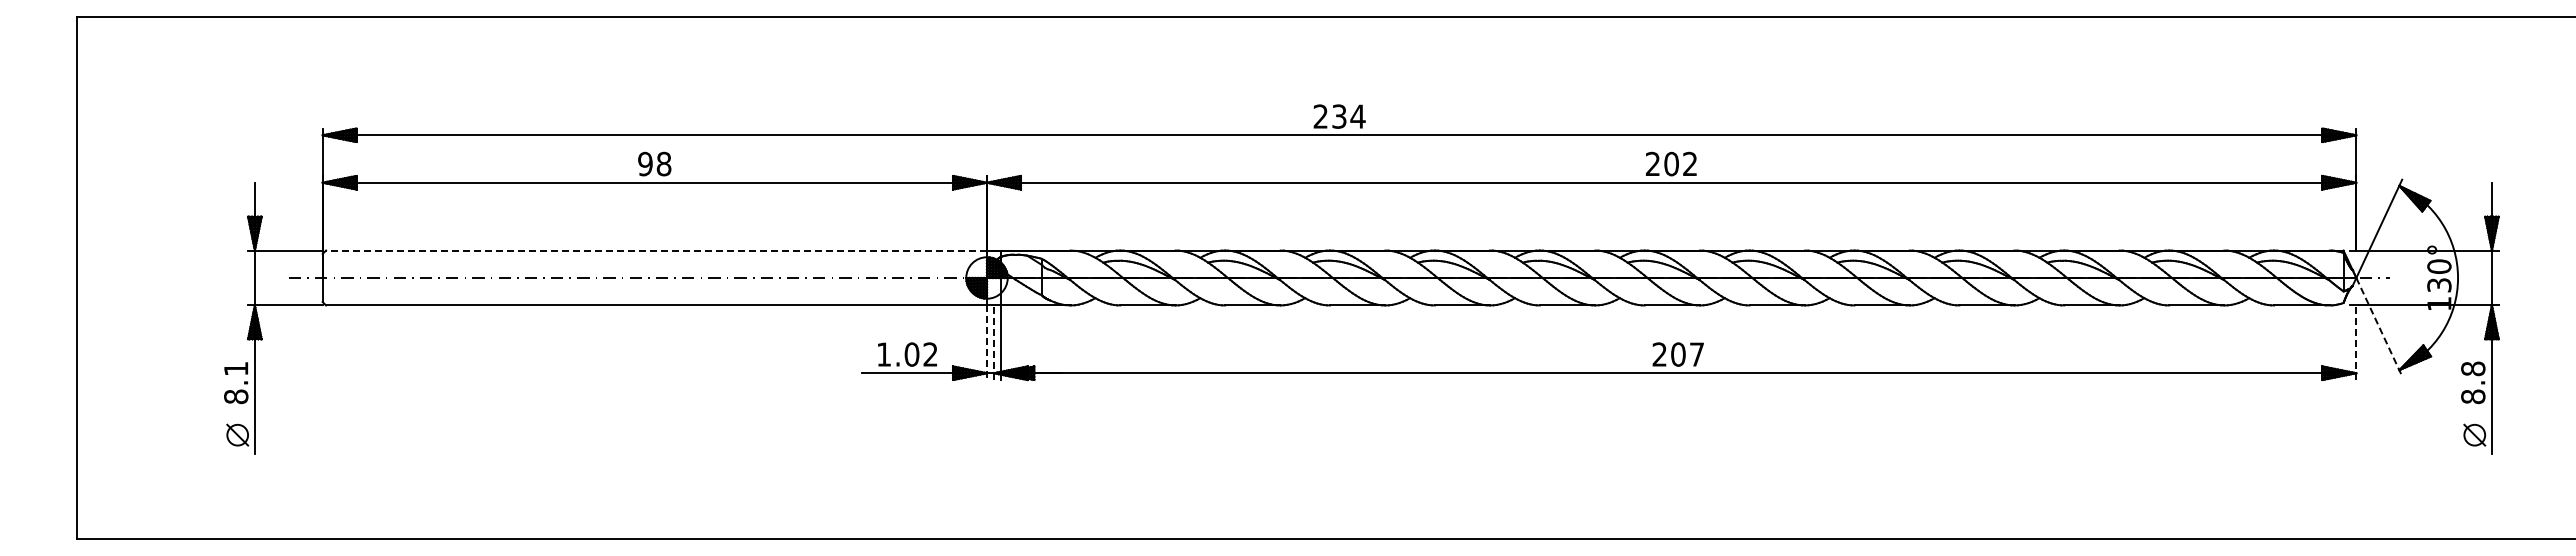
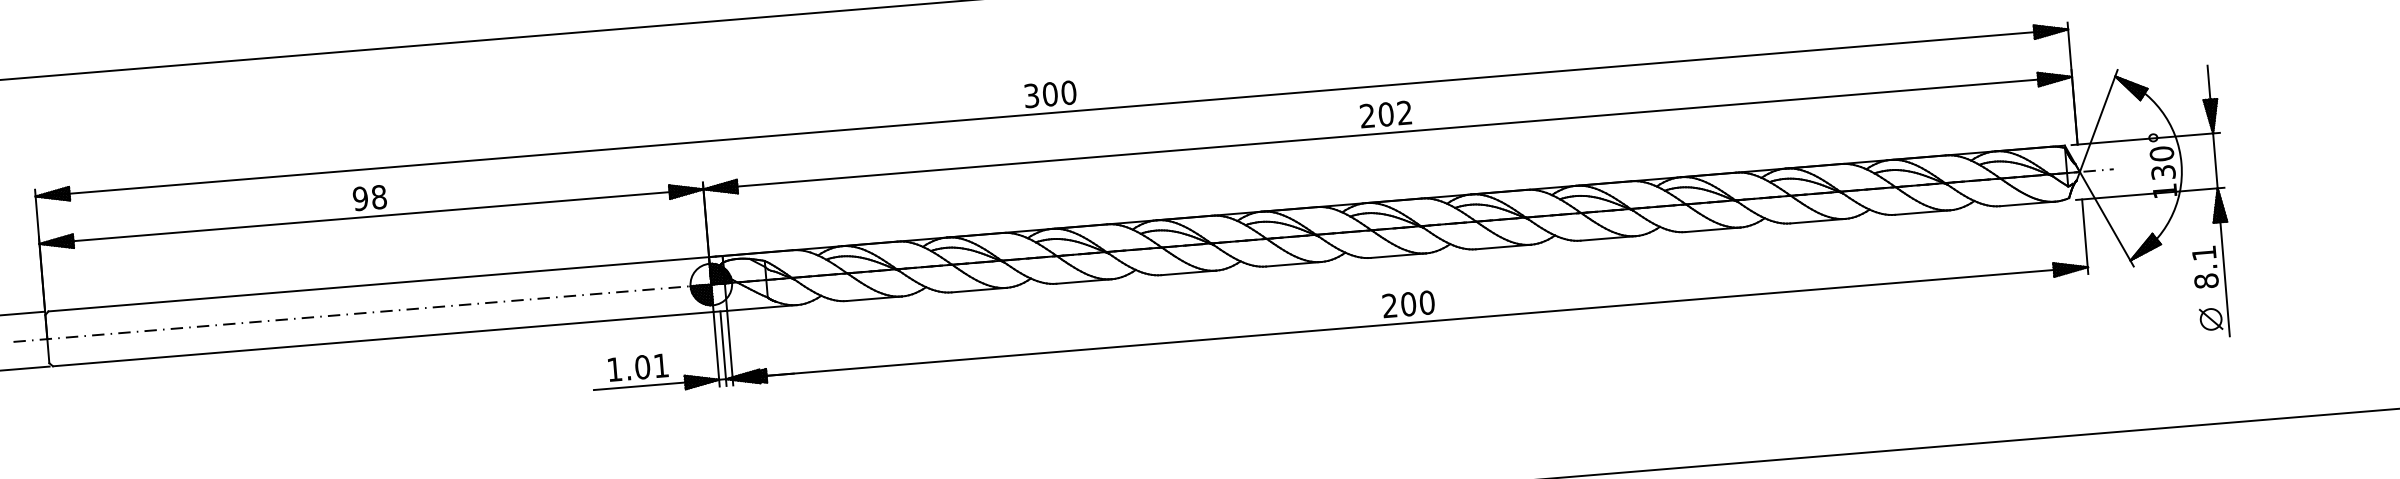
text: (1339, 116) -> (1050, 94), 234 -> 300
line: (656, 250) -> (378, 284), dashed -> solid
line: (2379, 327) -> (2107, 219), dashed -> solid
line: (993, 342) -> (723, 348), dashed -> solid
line: (2356, 342) -> (2085, 236), dashed -> solid
line: (987, 343) -> (717, 349), dashed -> solid
text: (930, 354) -> (661, 365), 1.02 -> 1.01
text: (1696, 354) -> (1426, 302), 207 -> 200
text: (2473, 368) -> (2204, 252), 8.8 -> 8.1

